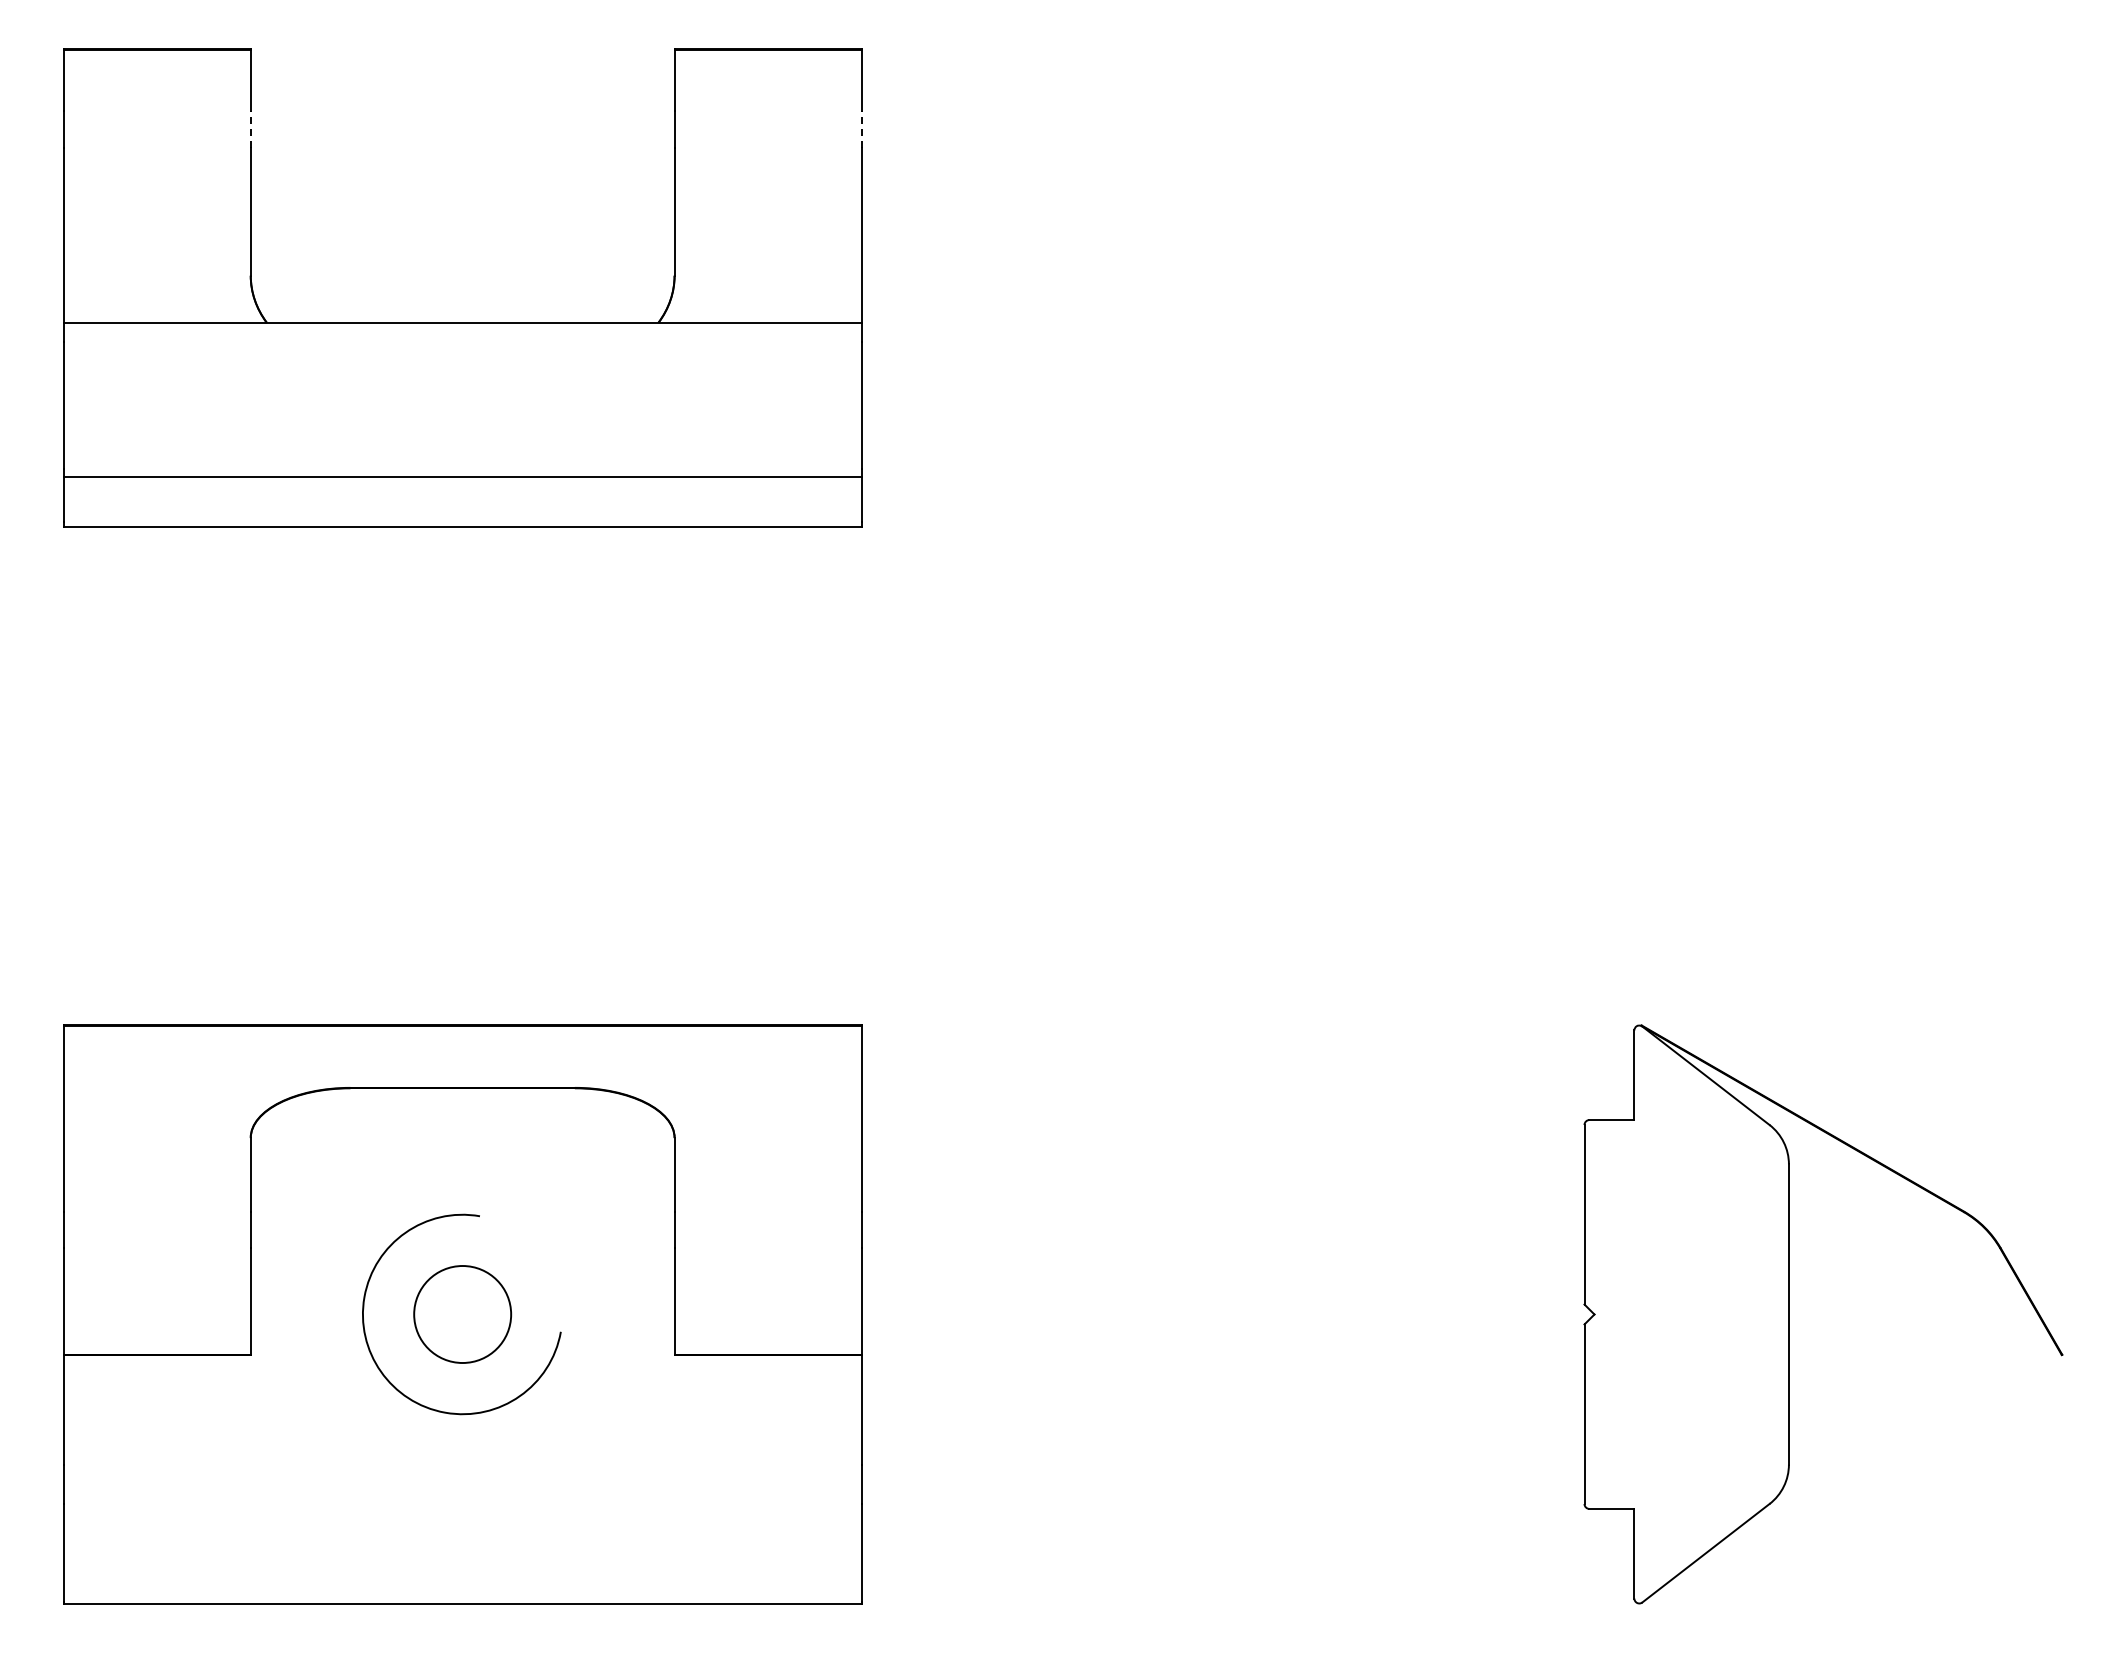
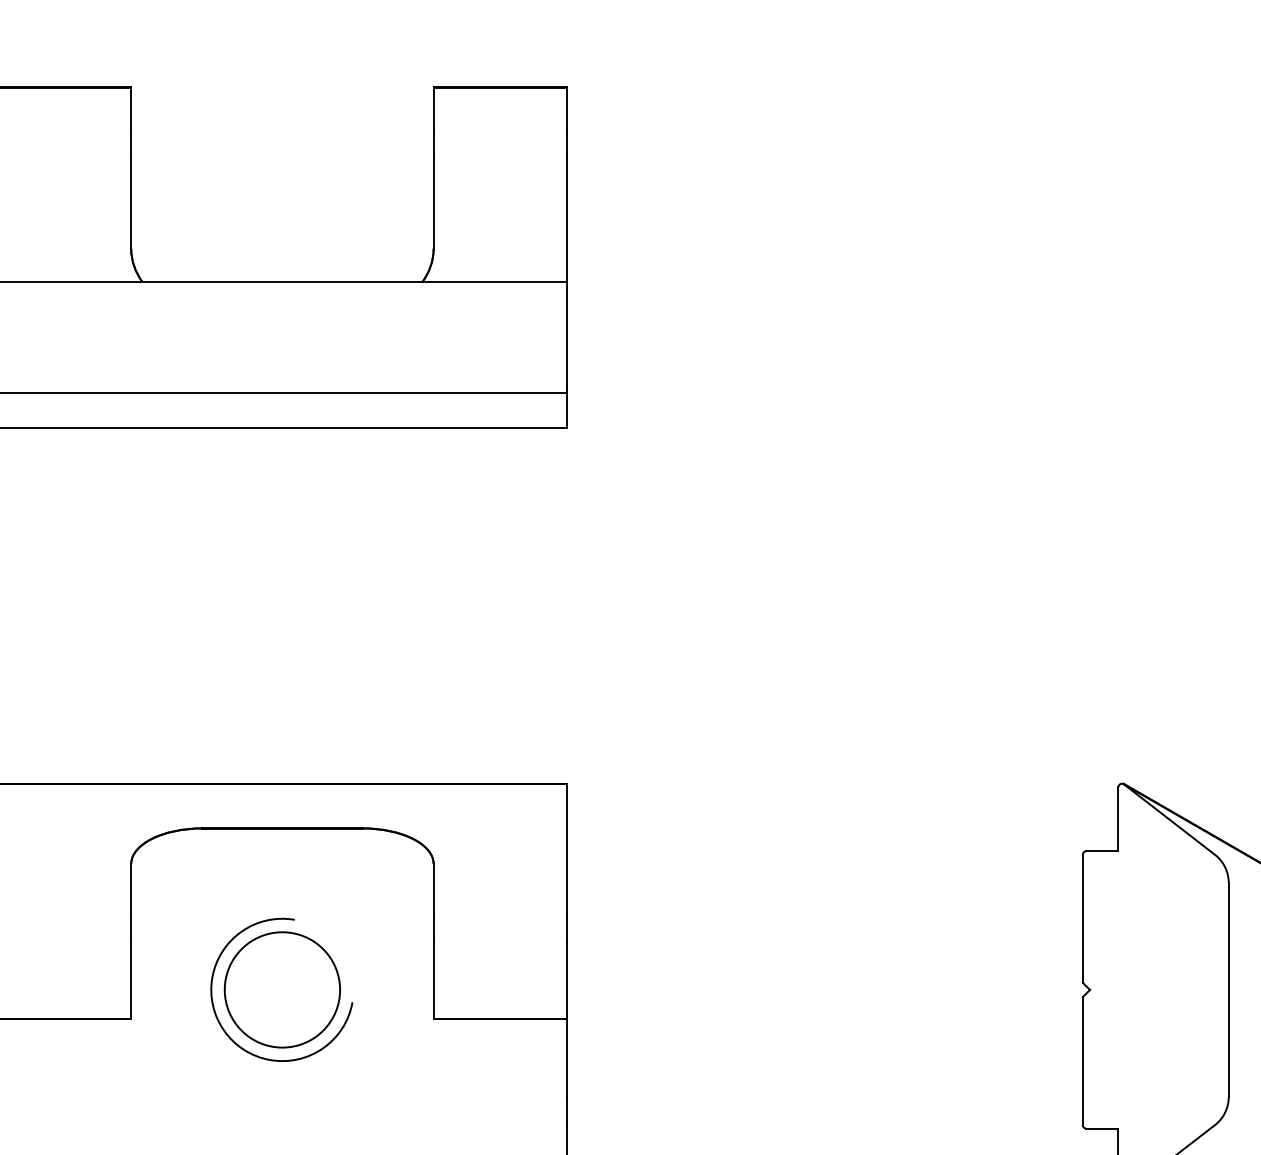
line: (250, 129) -> (131, 144), dashed -> solid
line: (861, 129) -> (567, 144), dashed -> solid
circle: (462, 1314) -> (282, 989), size x1.67

